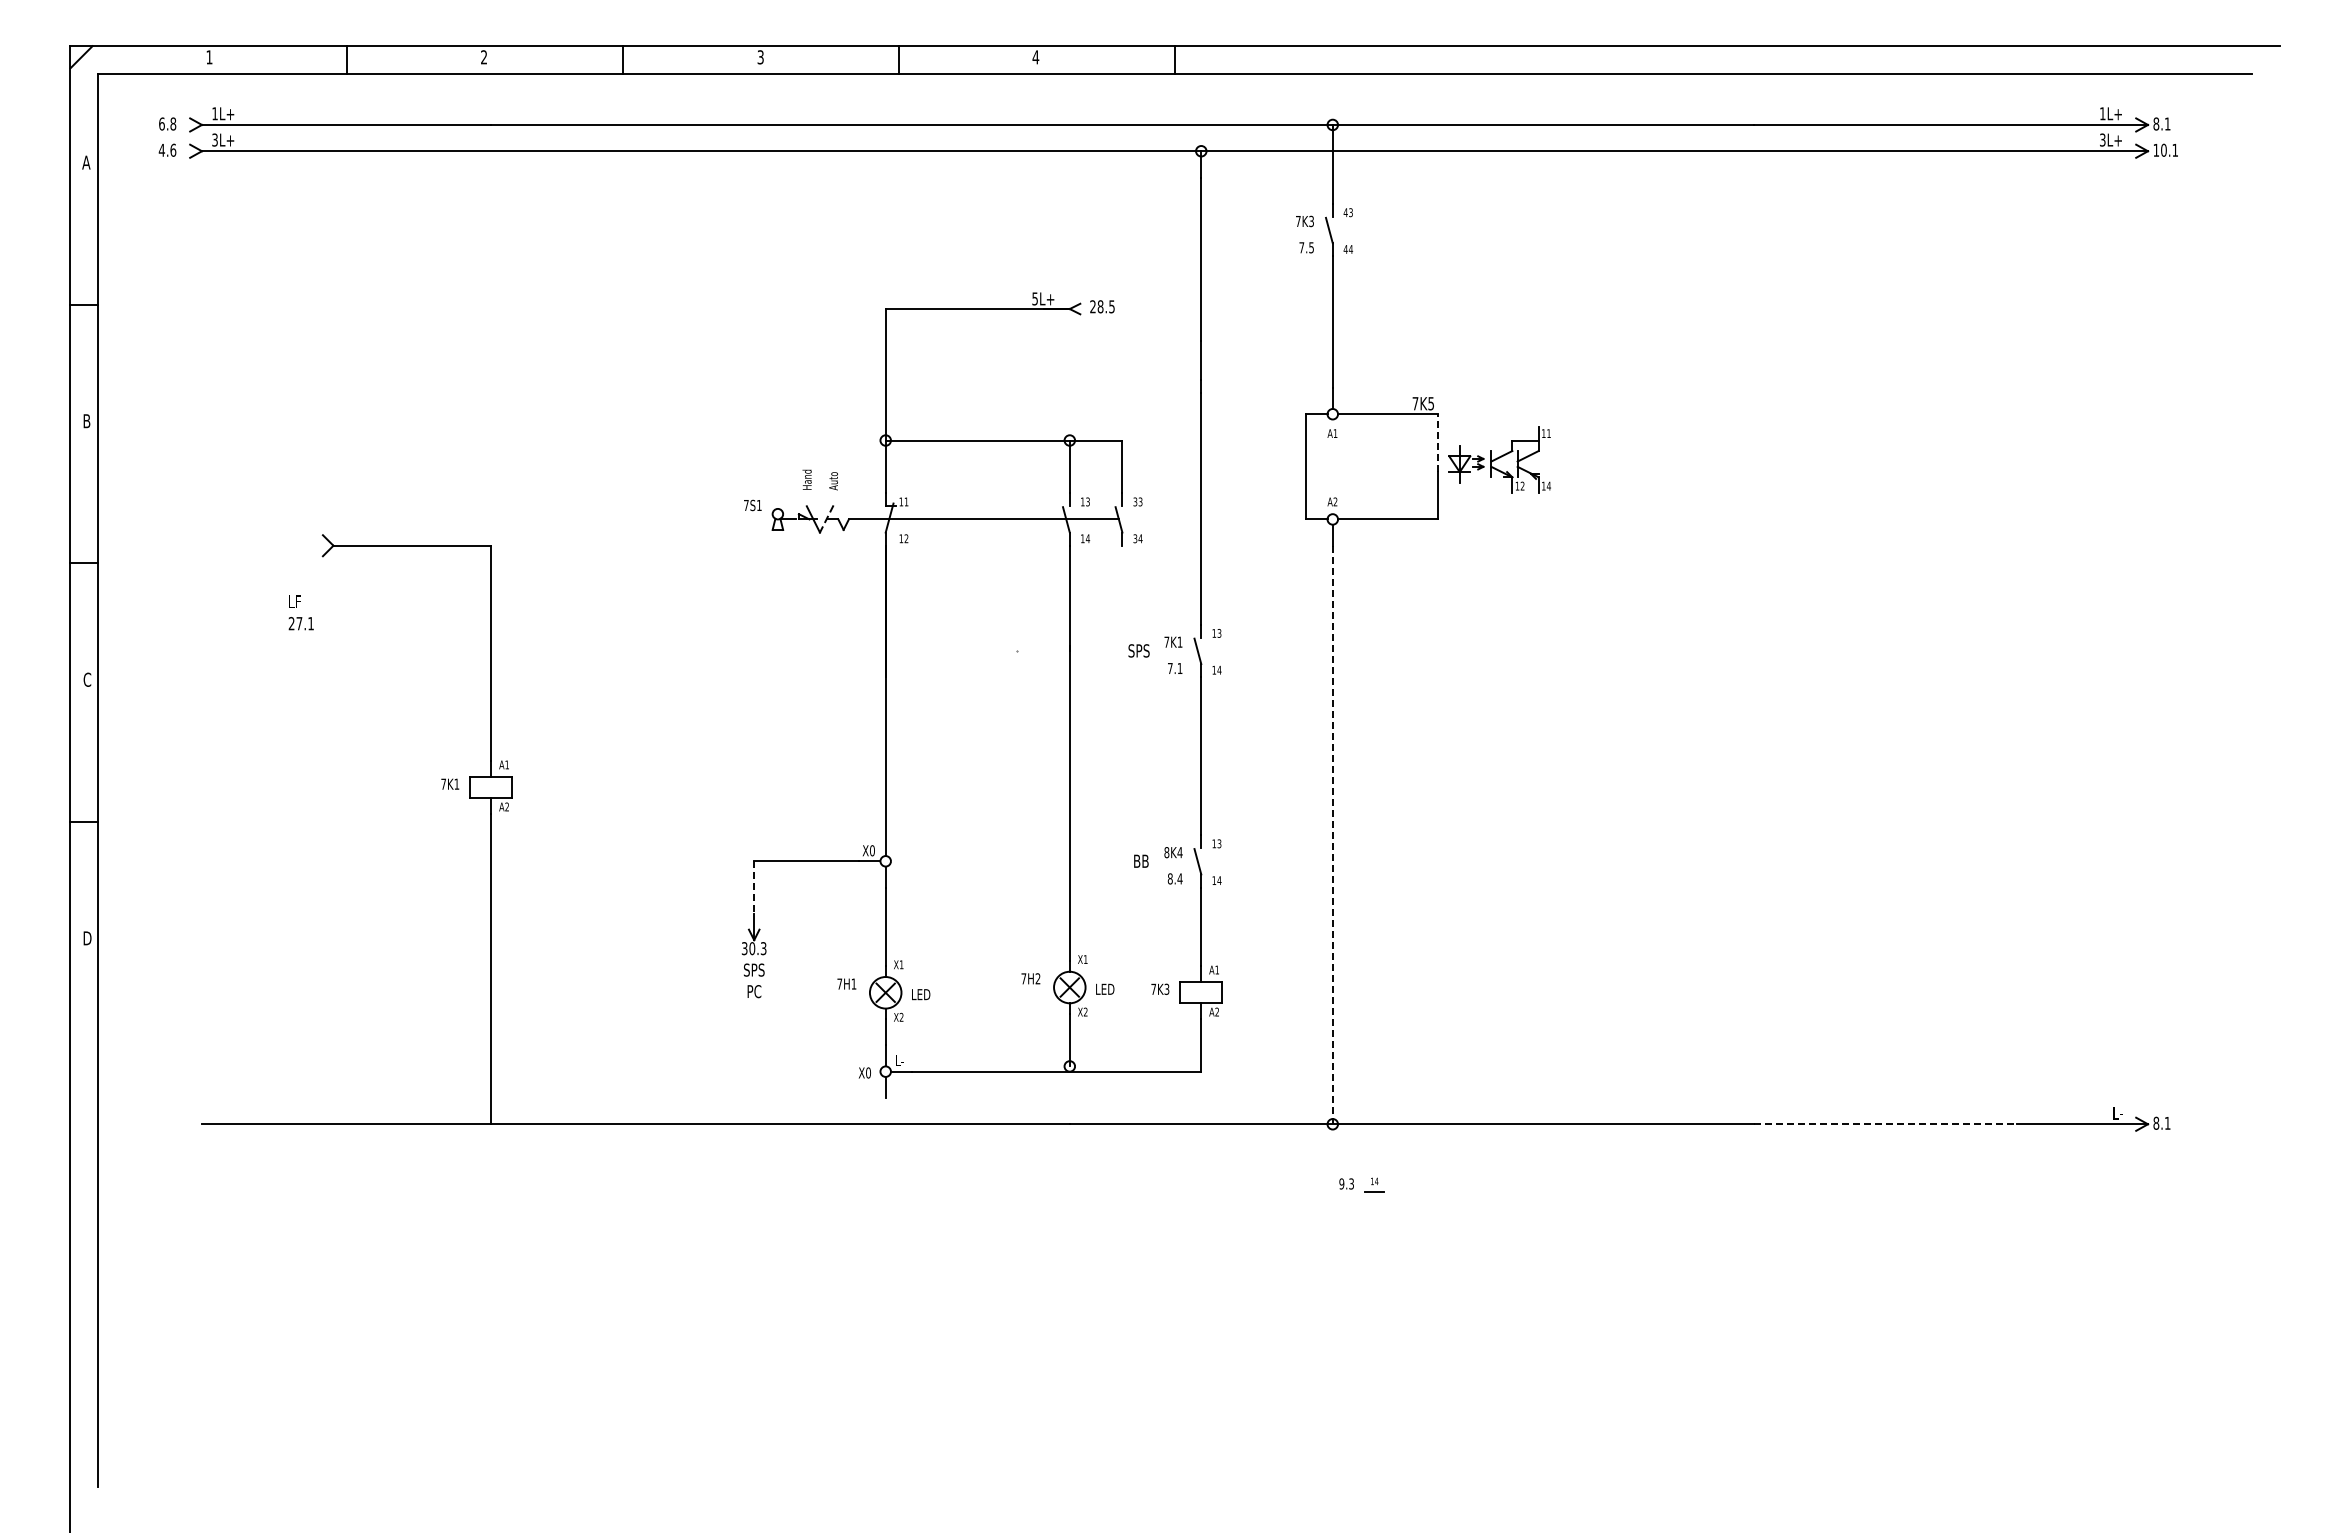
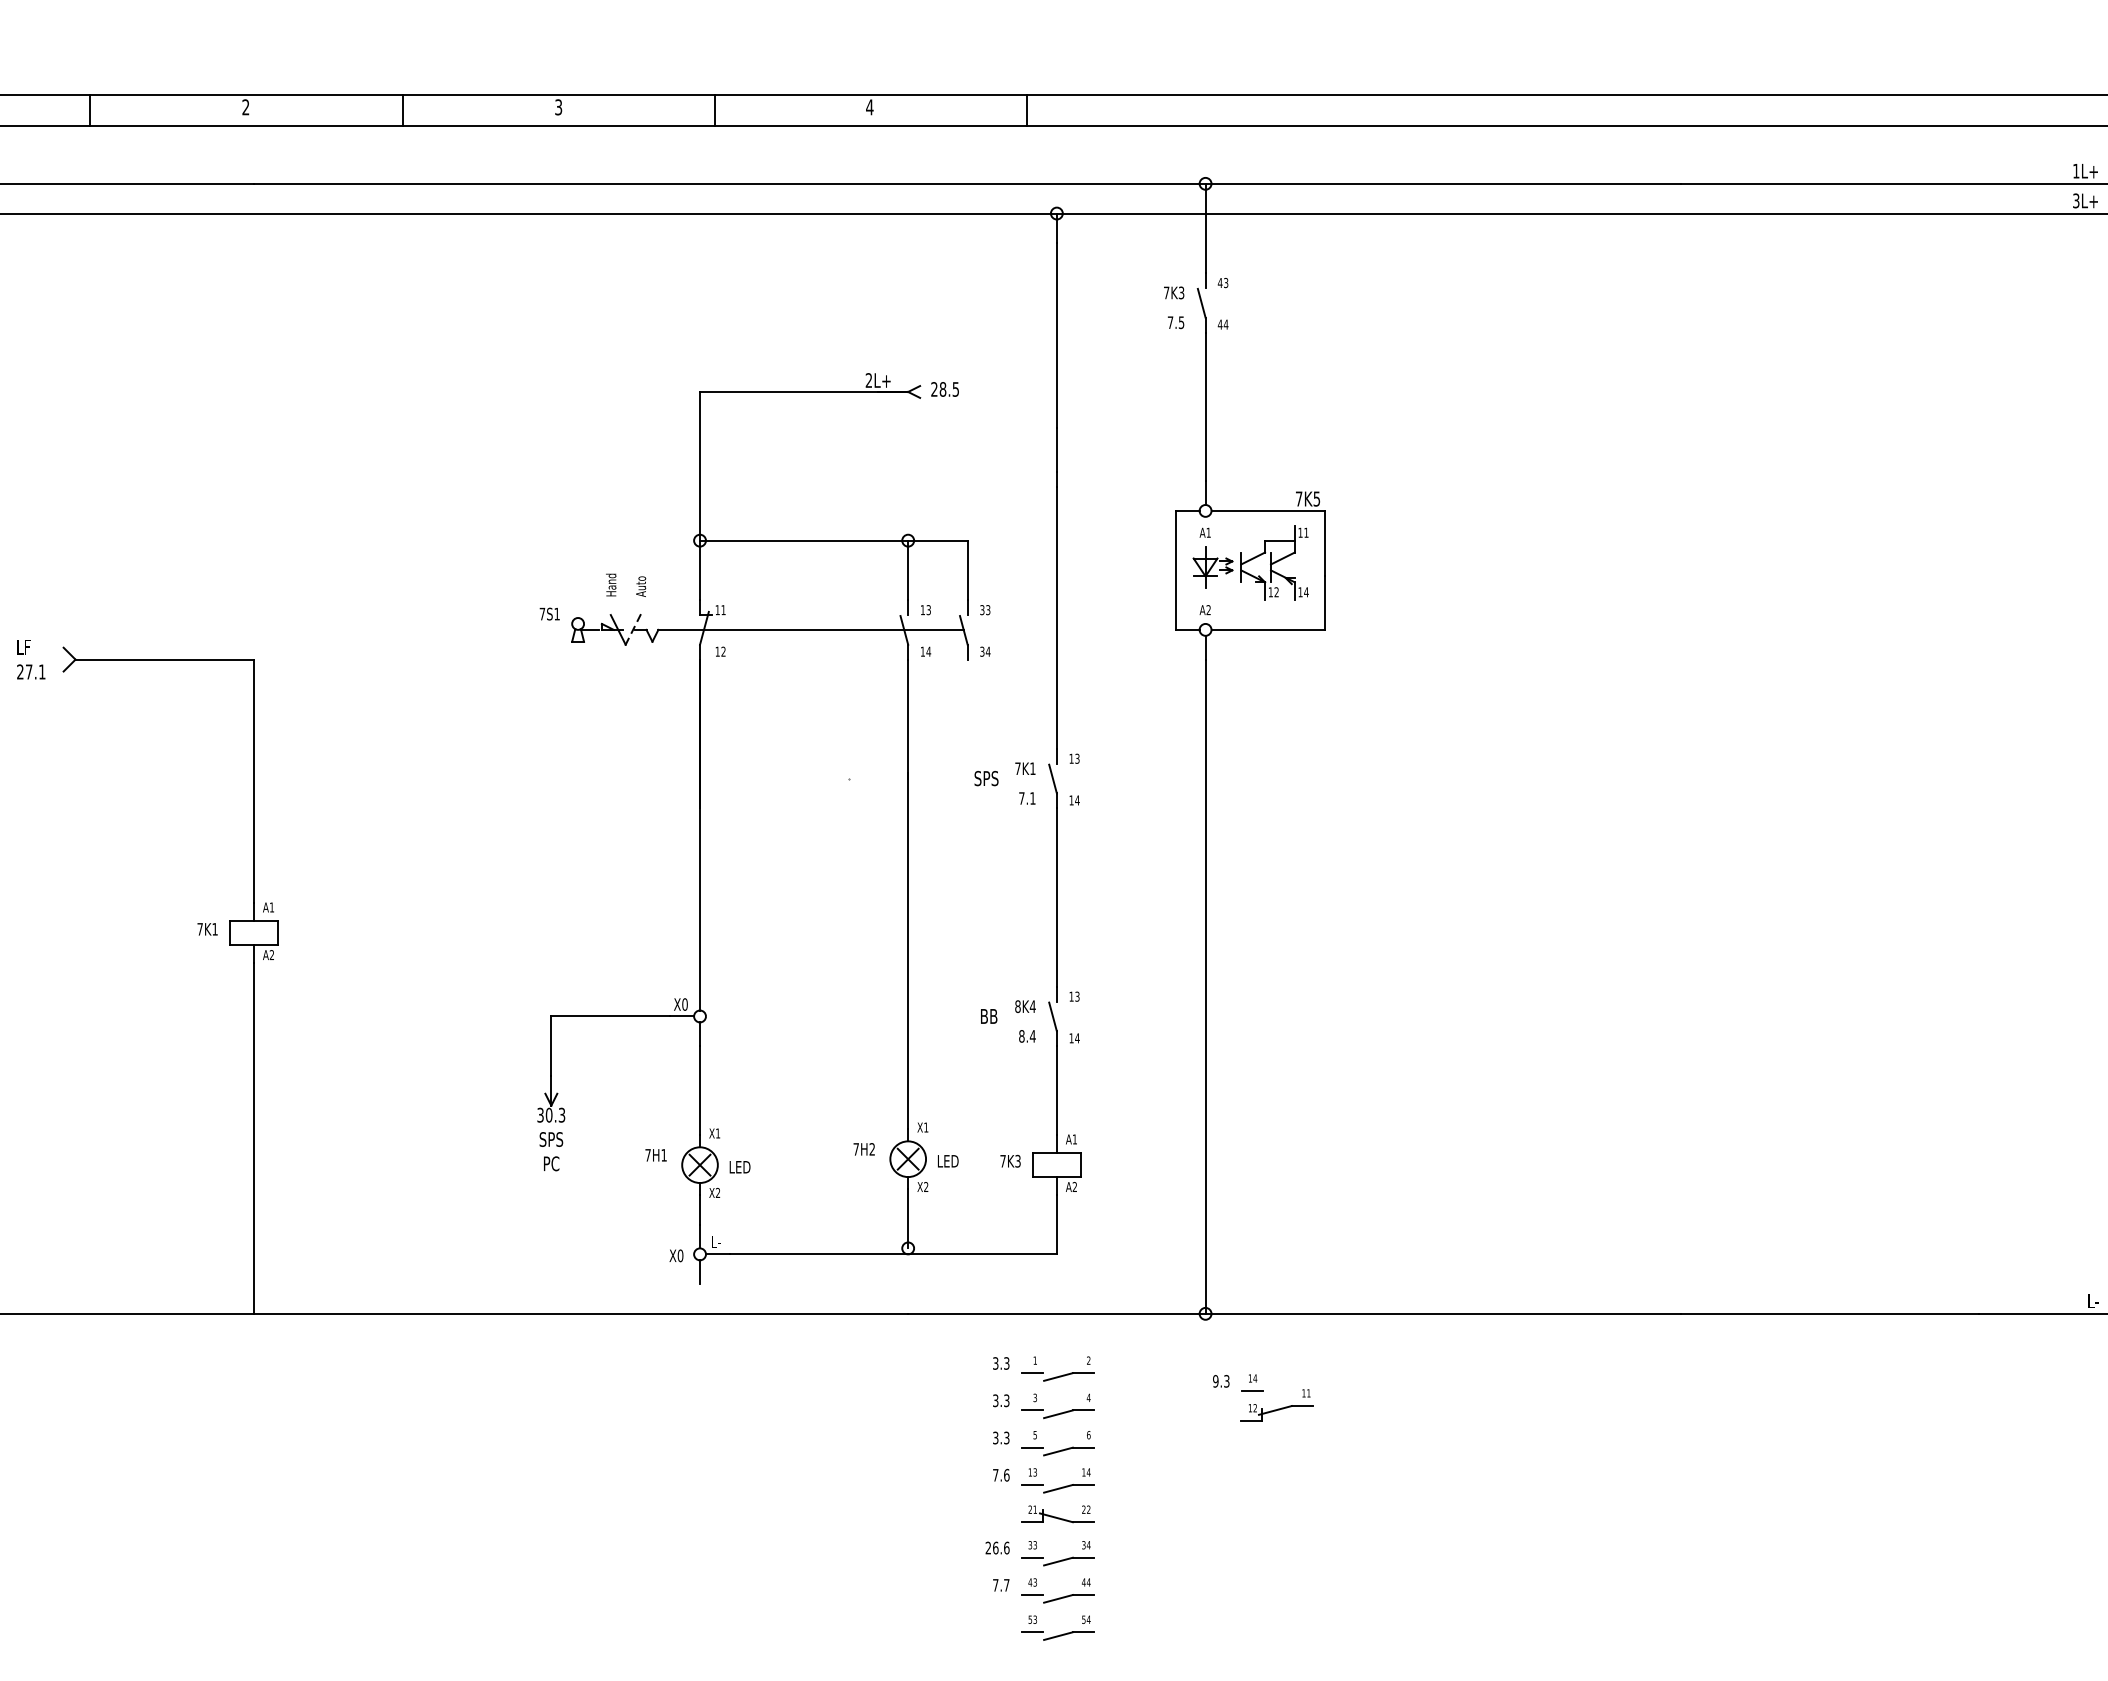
text: (1034, 298) -> (868, 380), 5L+ -> 2L+
line: (1437, 443) -> (1323, 544), dashed -> solid
part: (1499, 459) -> (1250, 562), moved
text: (300, 612) -> (30, 659), moved
line: (1332, 835) -> (1205, 987), dashed -> solid
line: (754, 888) -> (551, 1047), dashed -> solid
line: (1885, 1124) -> (1830, 1314), dashed -> solid
part: (1395, 1205) -> (1276, 1405), added
part: (1186, 1287) -> (1040, 1498), added

